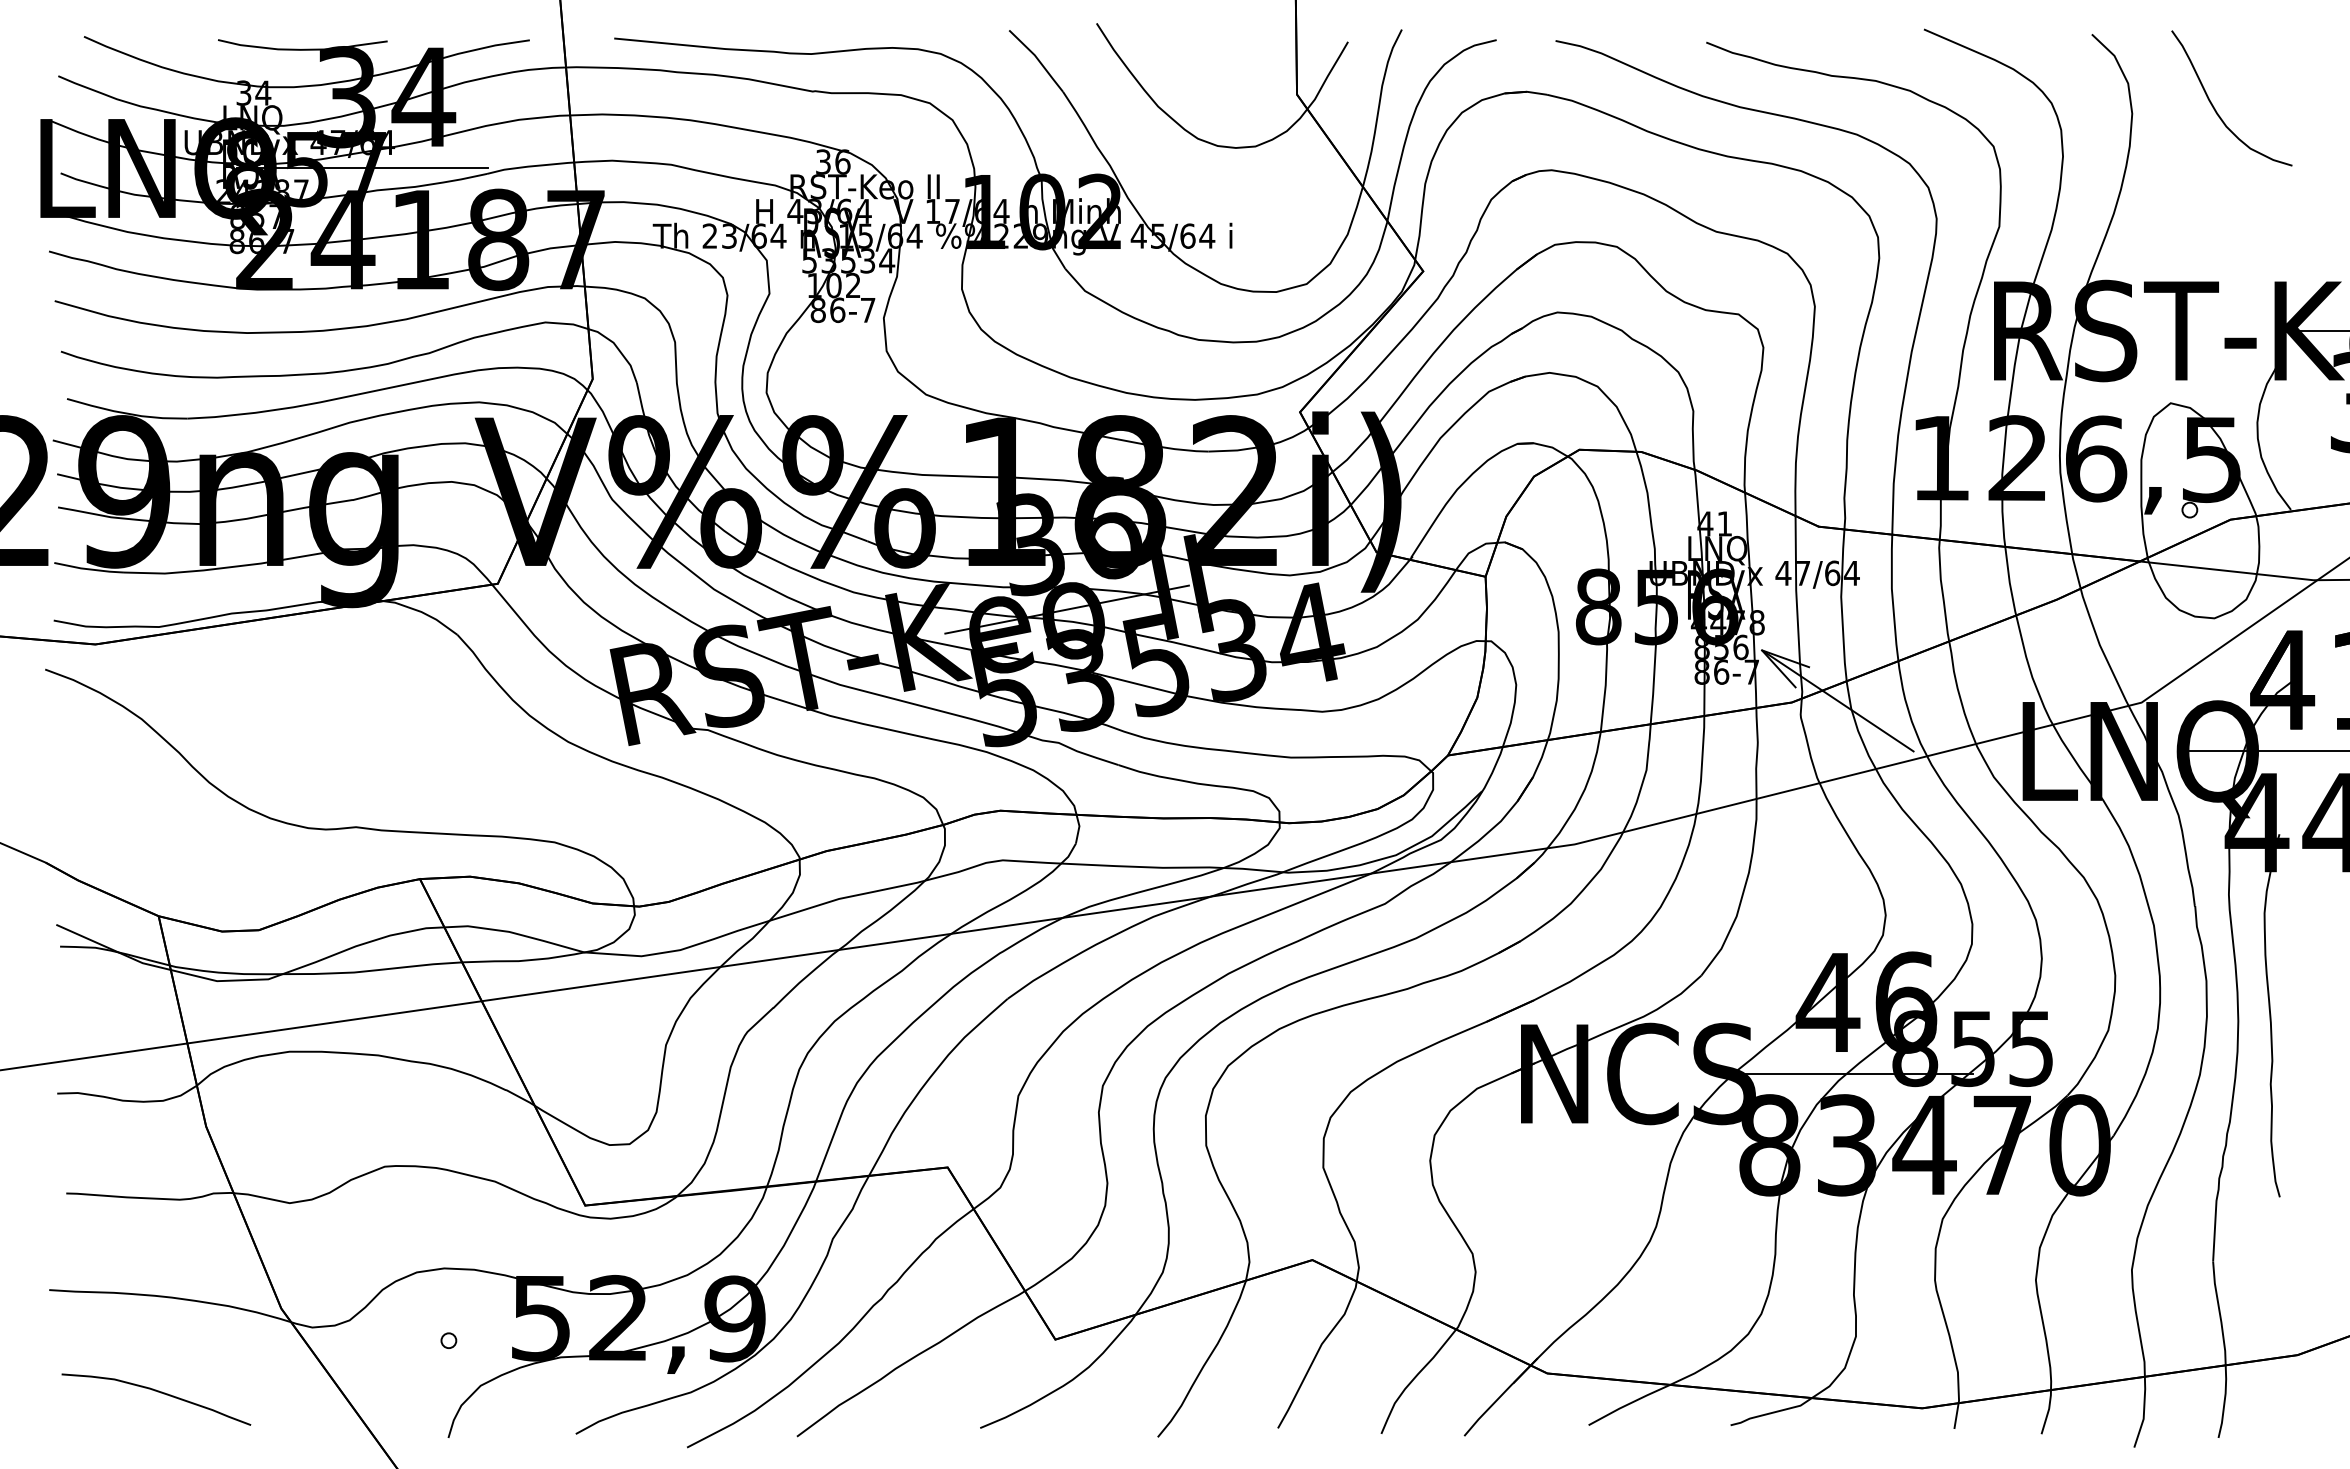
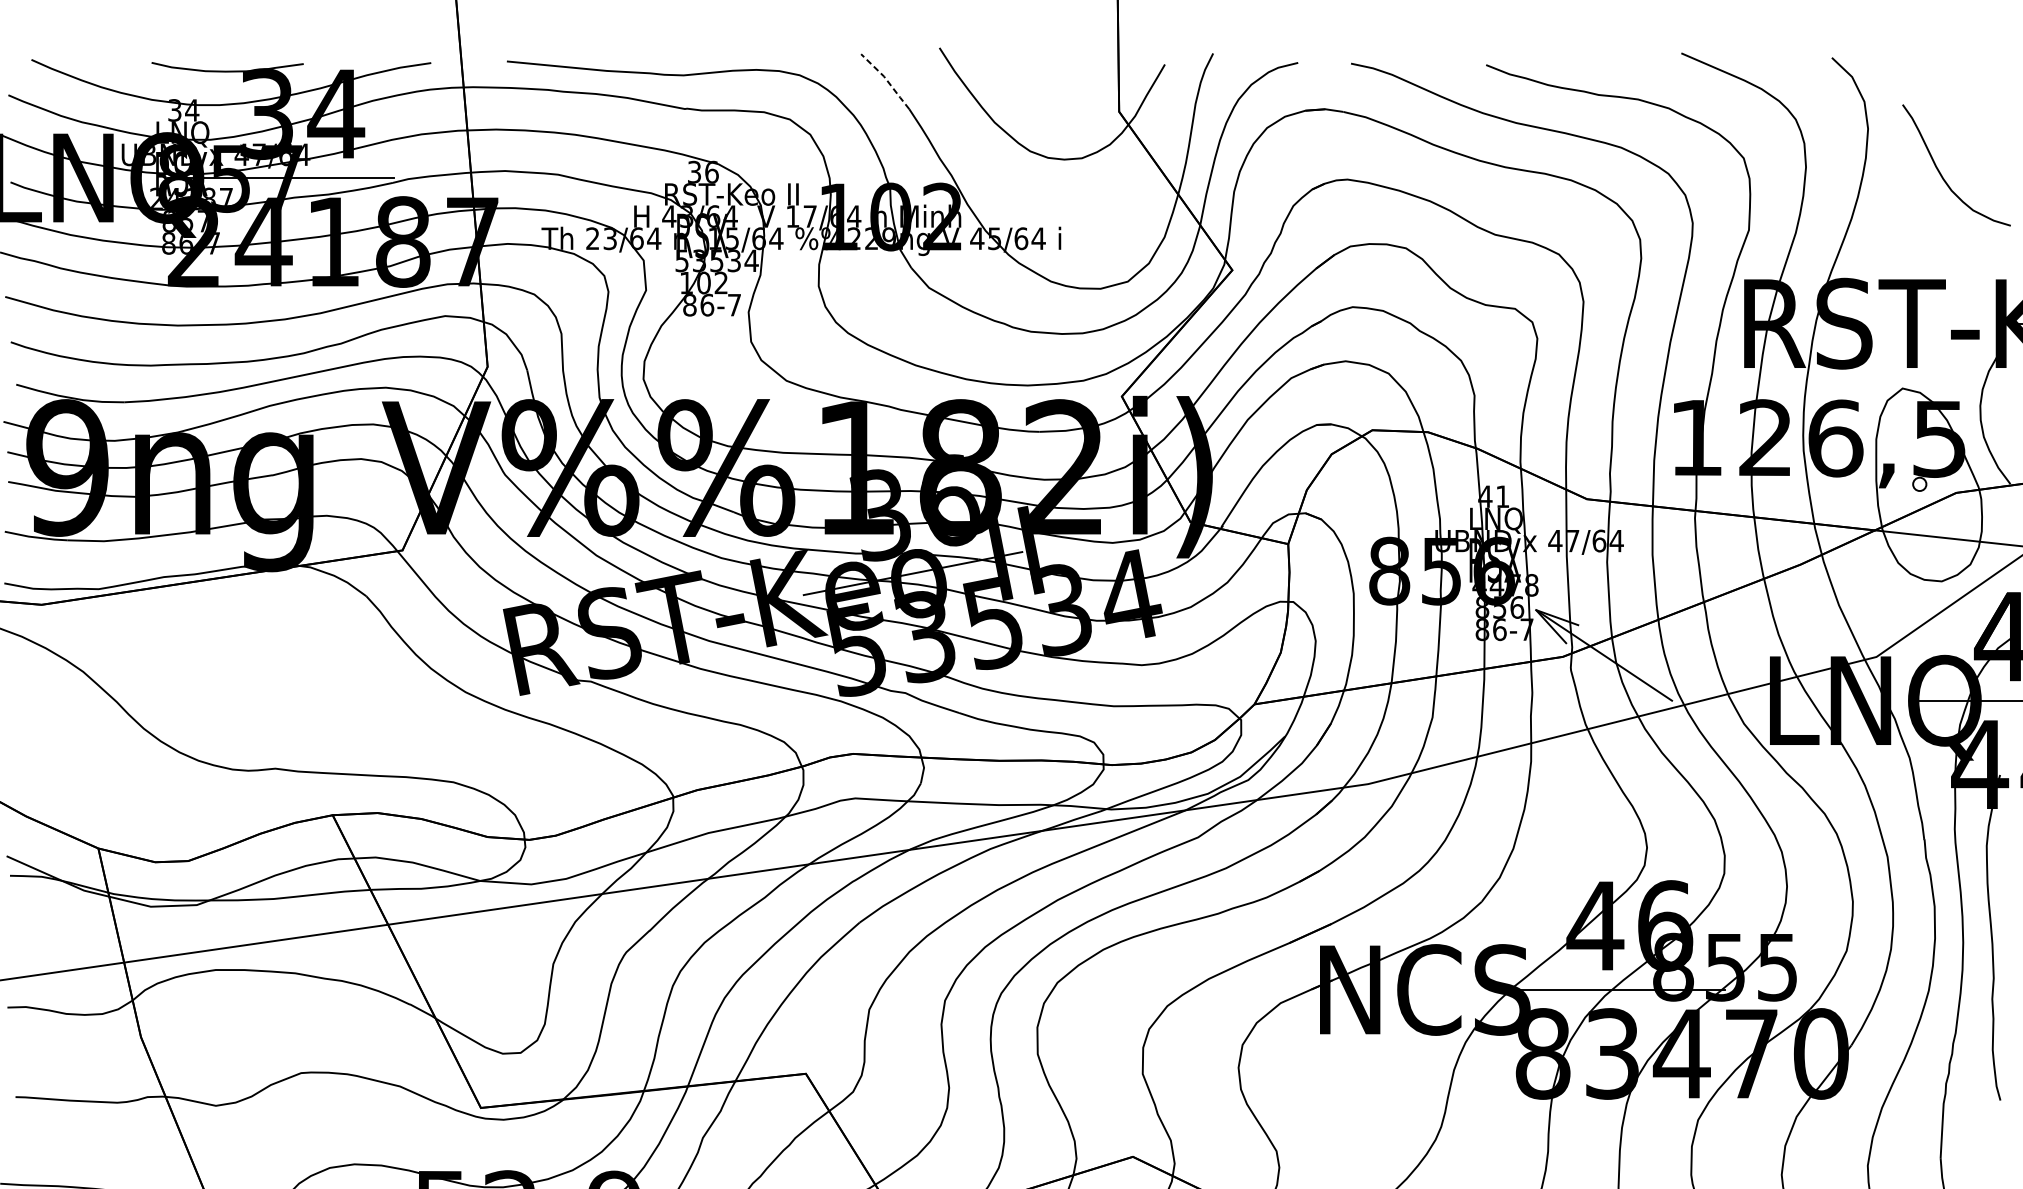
line: (1037, 59) -> (886, 80), solid -> dashed
curve: (2214, 106) -> (1940, 172), moved

